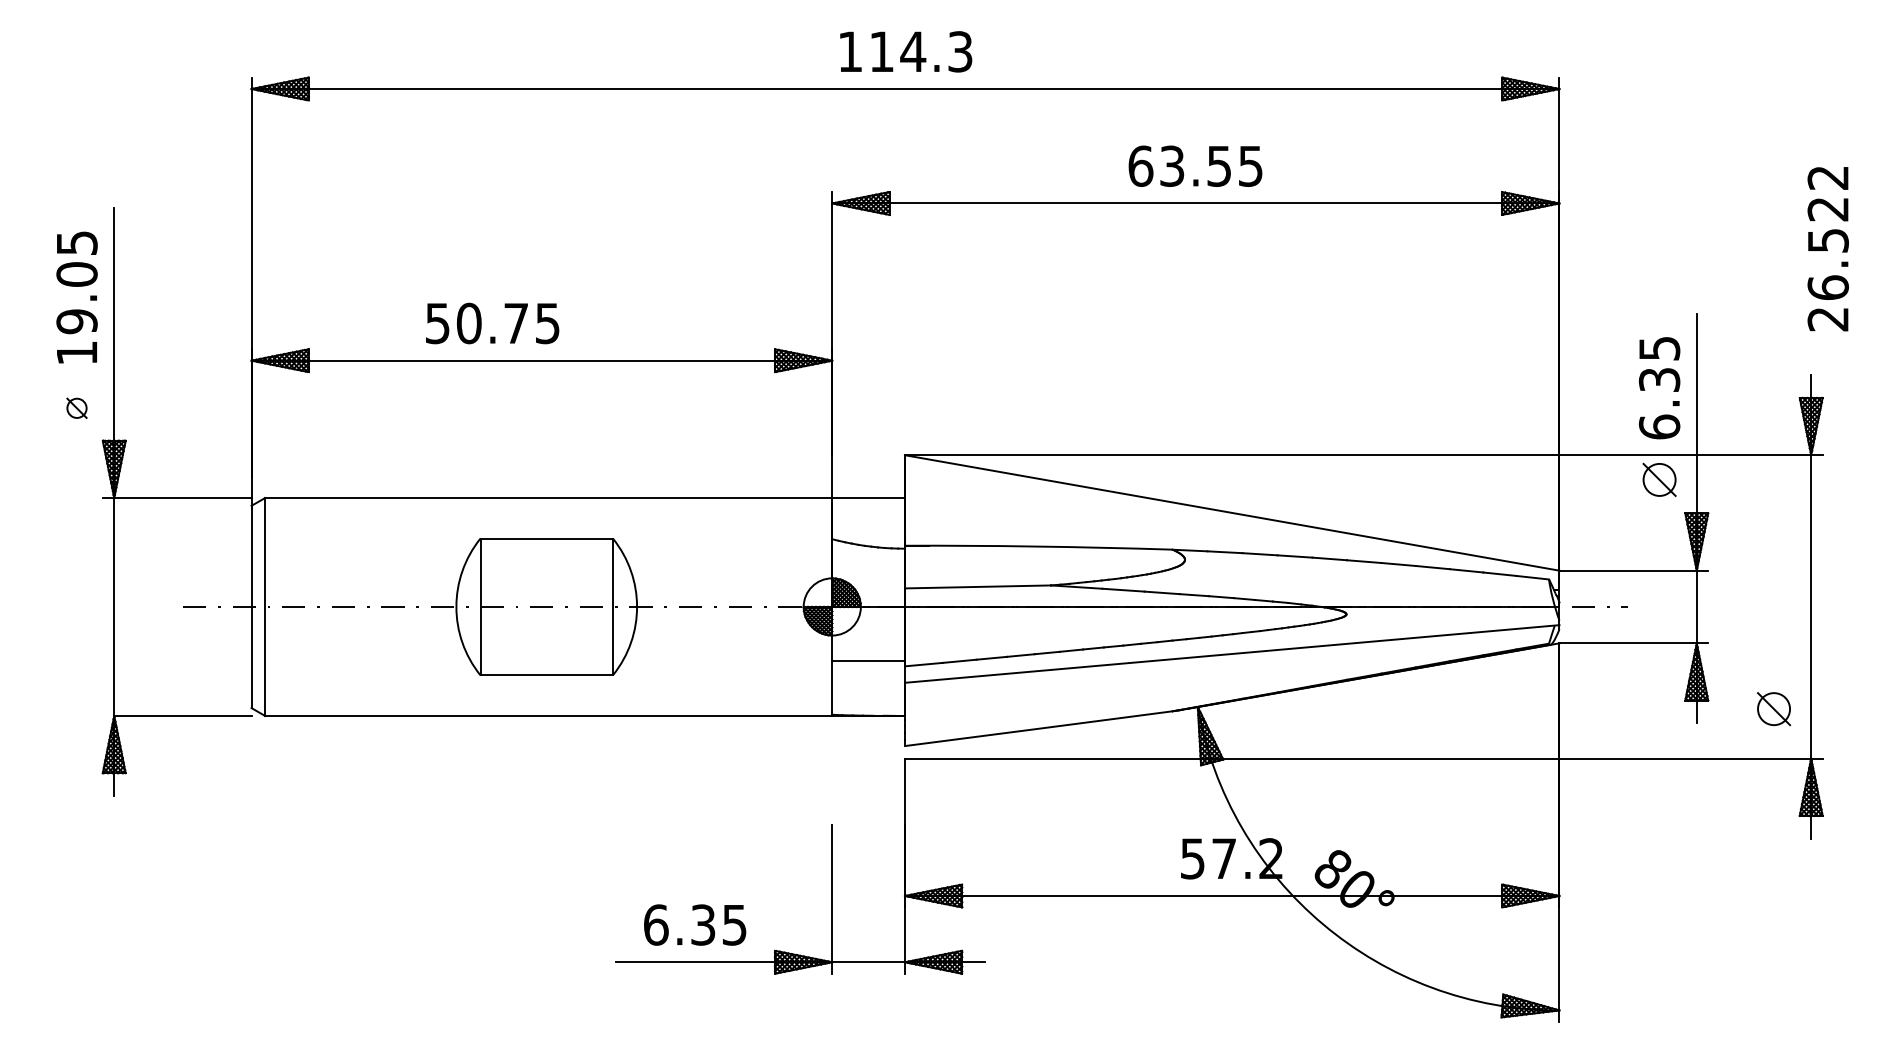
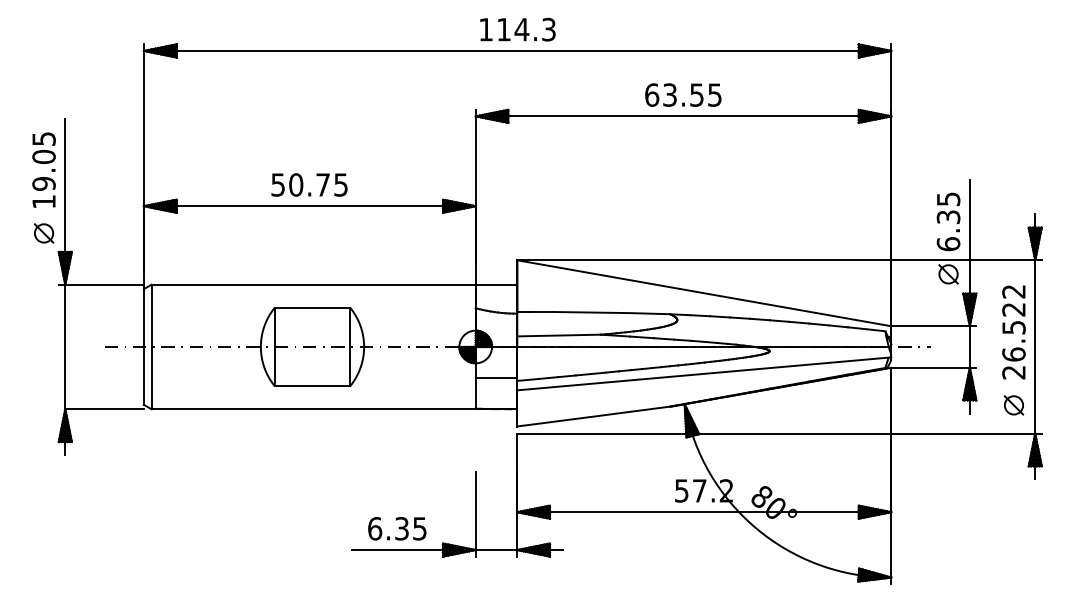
text: (1827, 249) -> (1013, 332), moved
text: (492, 322) -> (309, 184), moved
part: (76, 408) -> (43, 233), size x1.67

